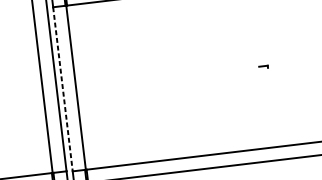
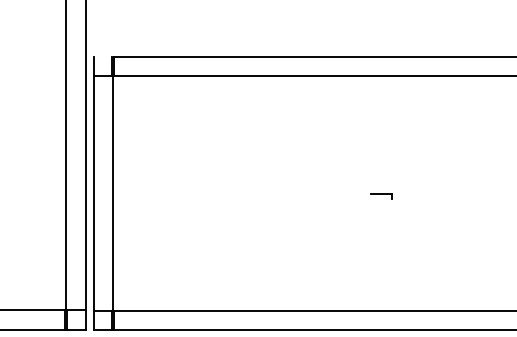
part: (263, 67) -> (381, 196), size x1.67
line: (63, 89) -> (94, 193), dashed -> solid

